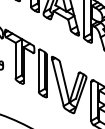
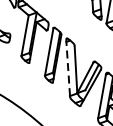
line: (58, 83) -> (68, 69), solid -> dashed

